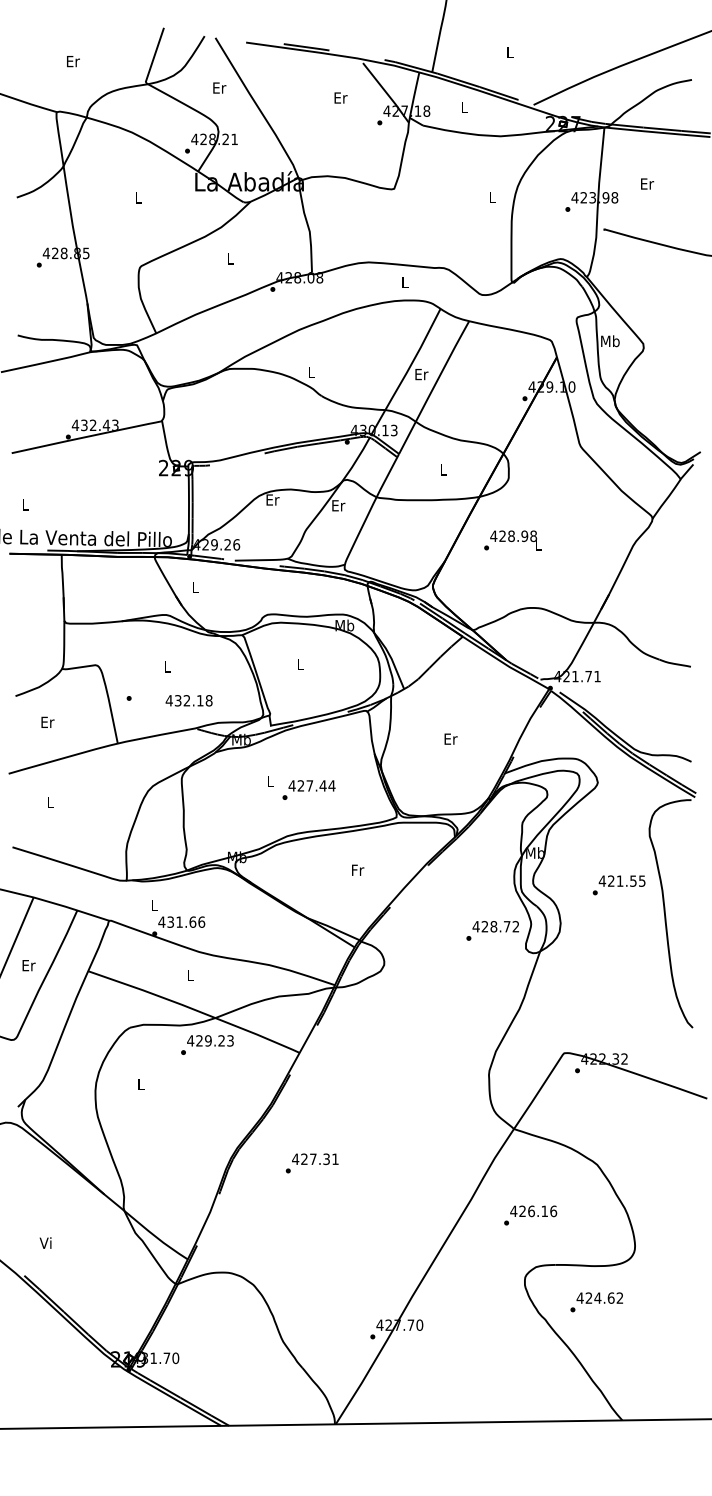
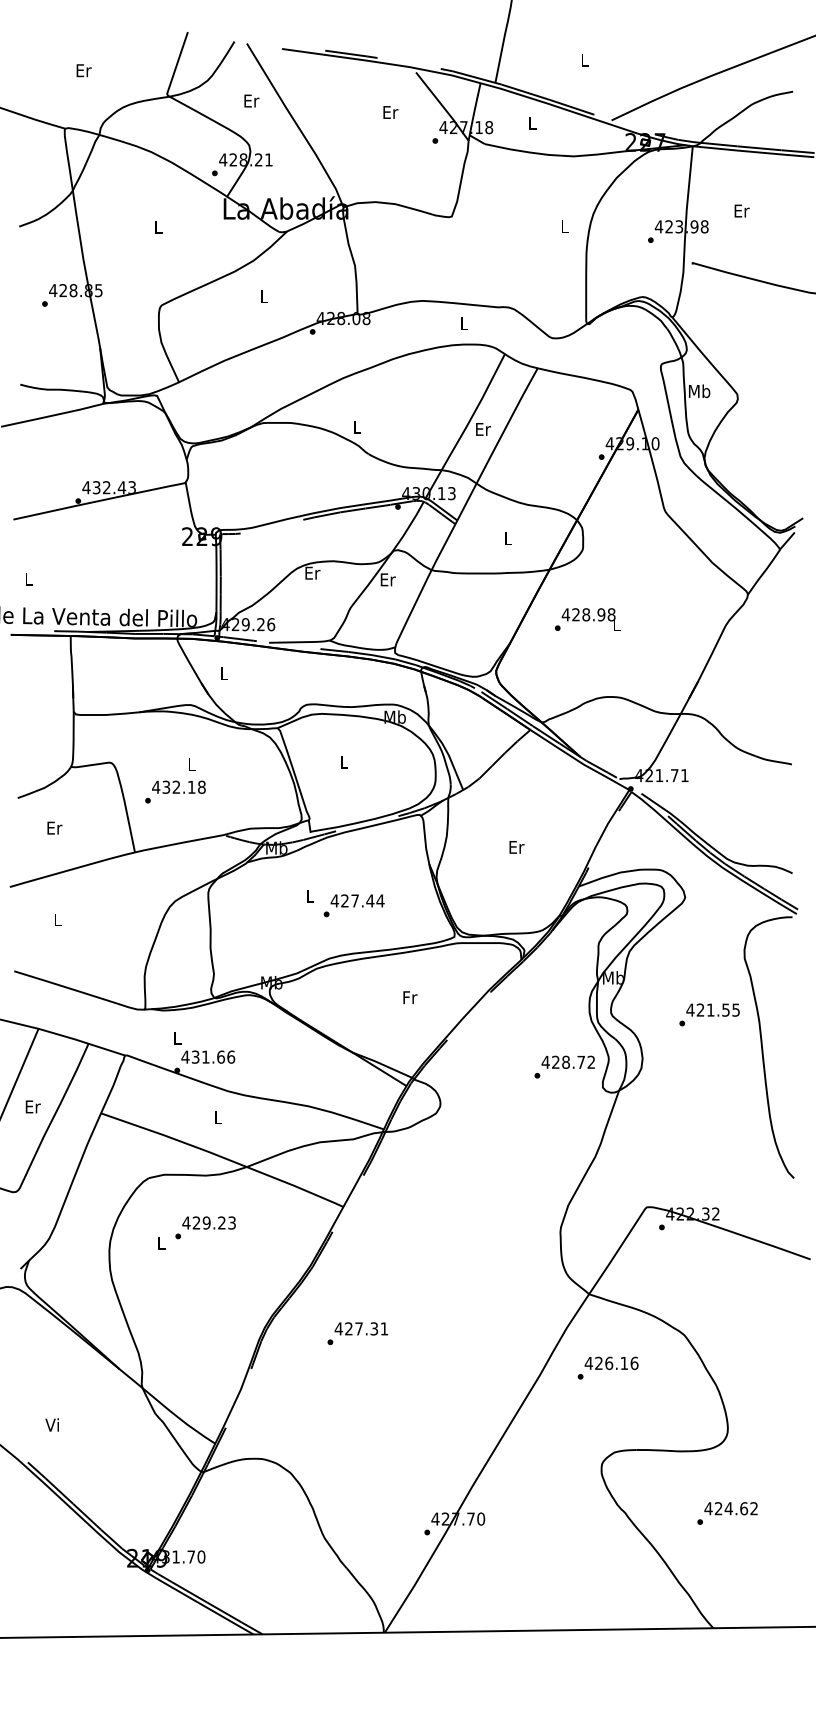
text: (188, 700) -> (178, 787), moved
text: (207, 1044) -> (205, 1227), moved
text: (530, 1215) -> (608, 1368), moved
text: (596, 1302) -> (727, 1513), moved

